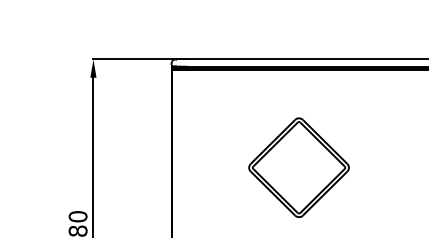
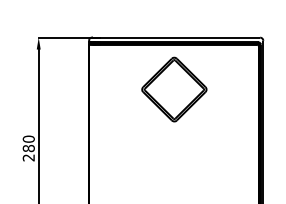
part: (299, 167) -> (174, 89), moved

